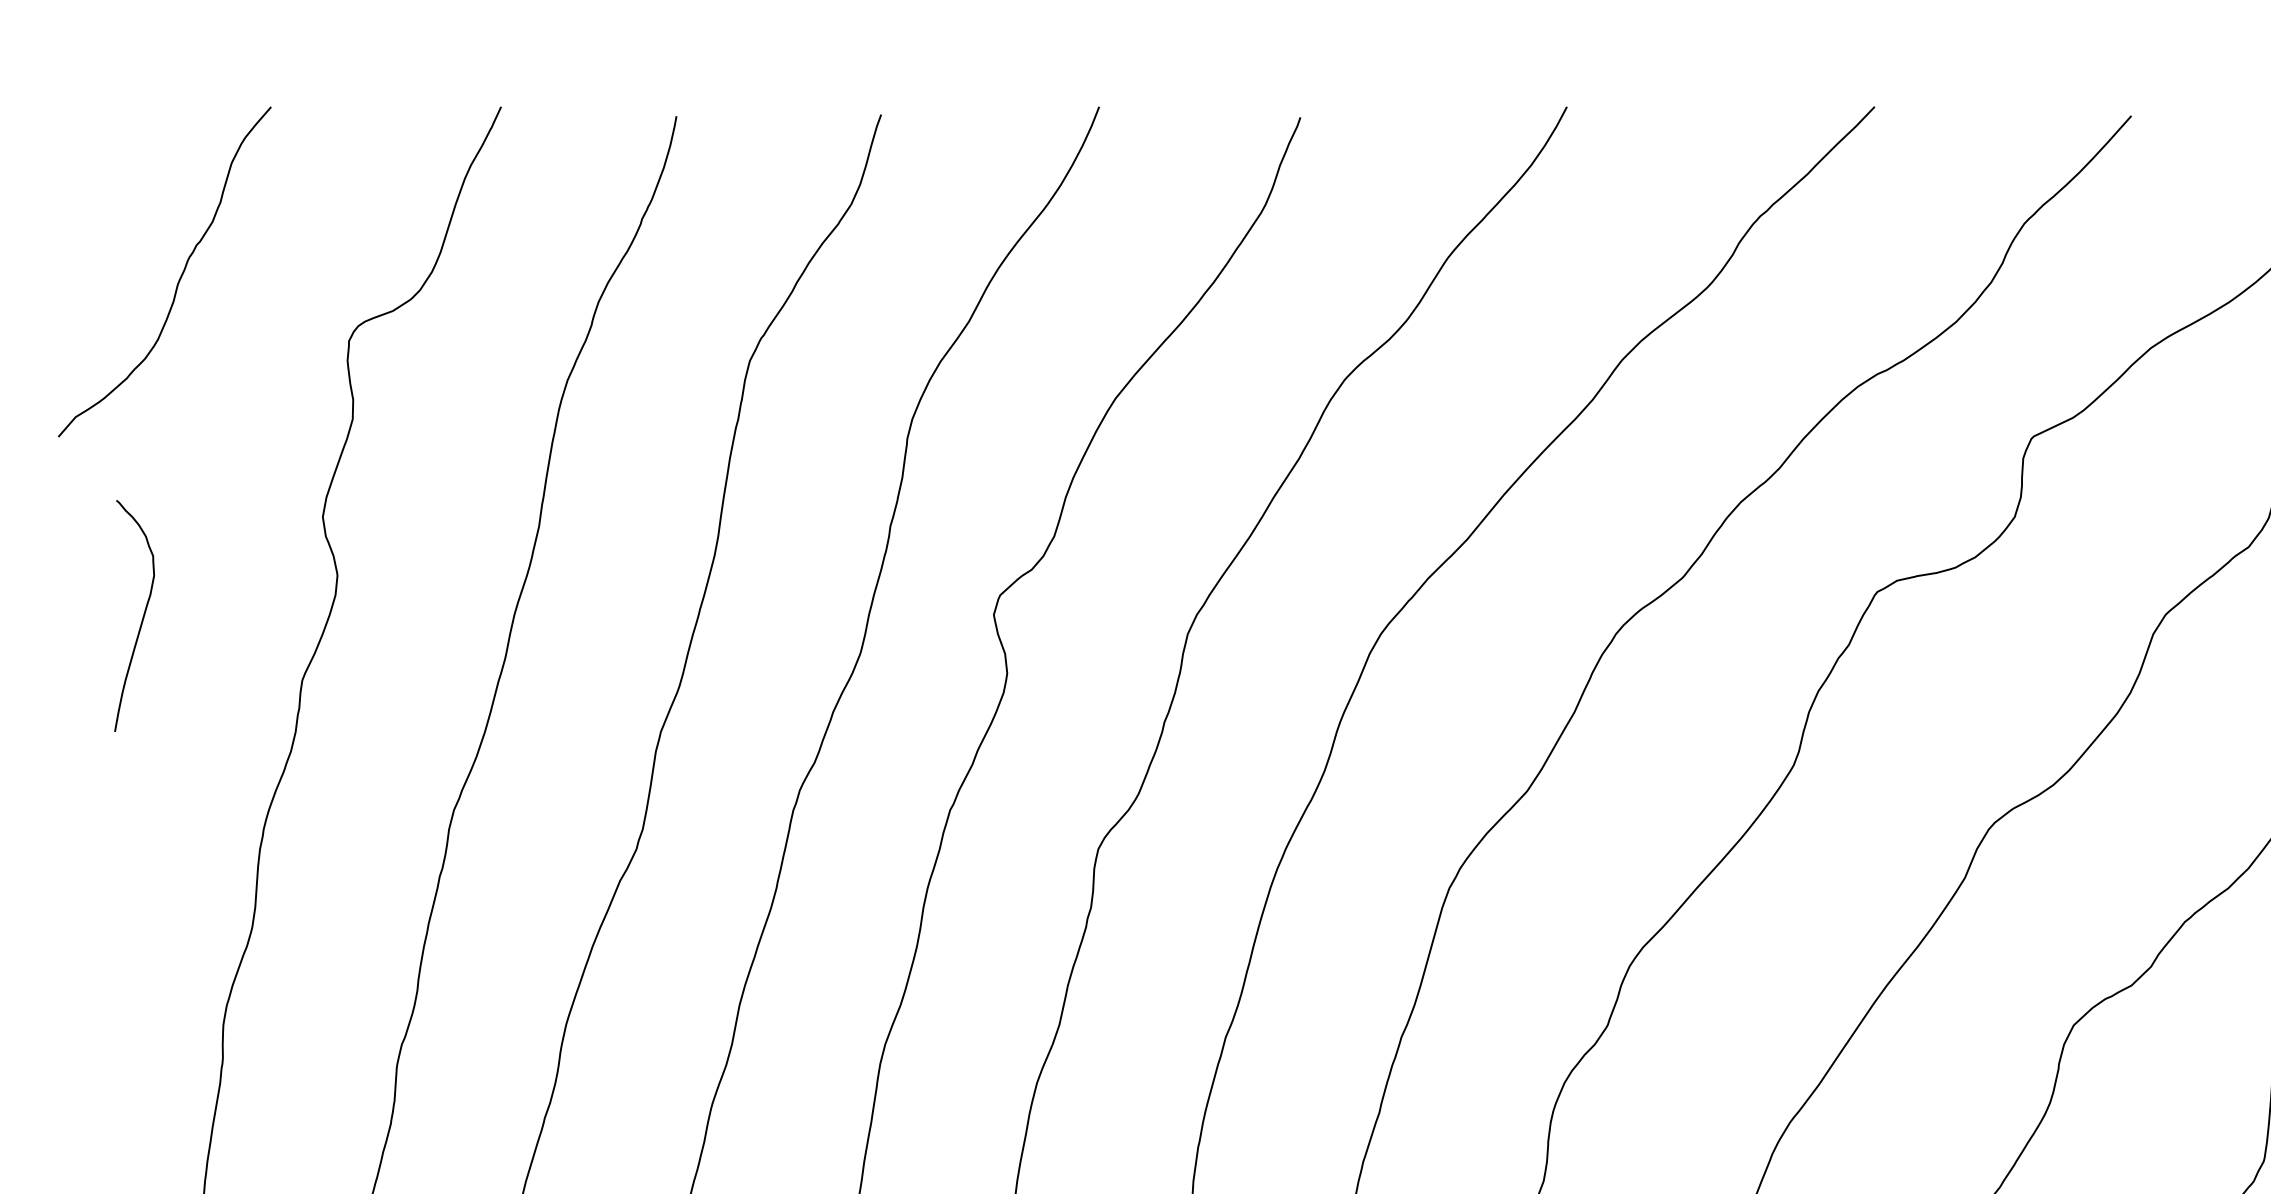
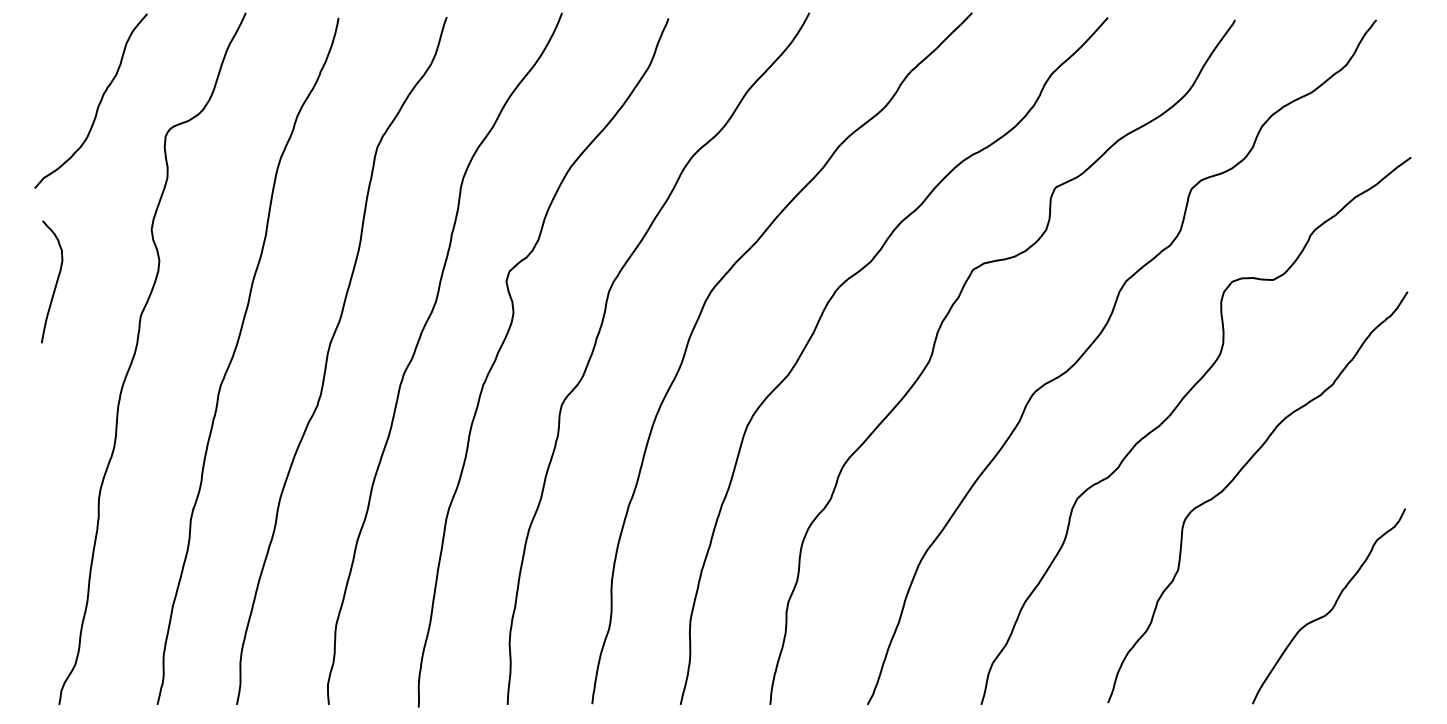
curve: (178, 276) -> (98, 103), moved

